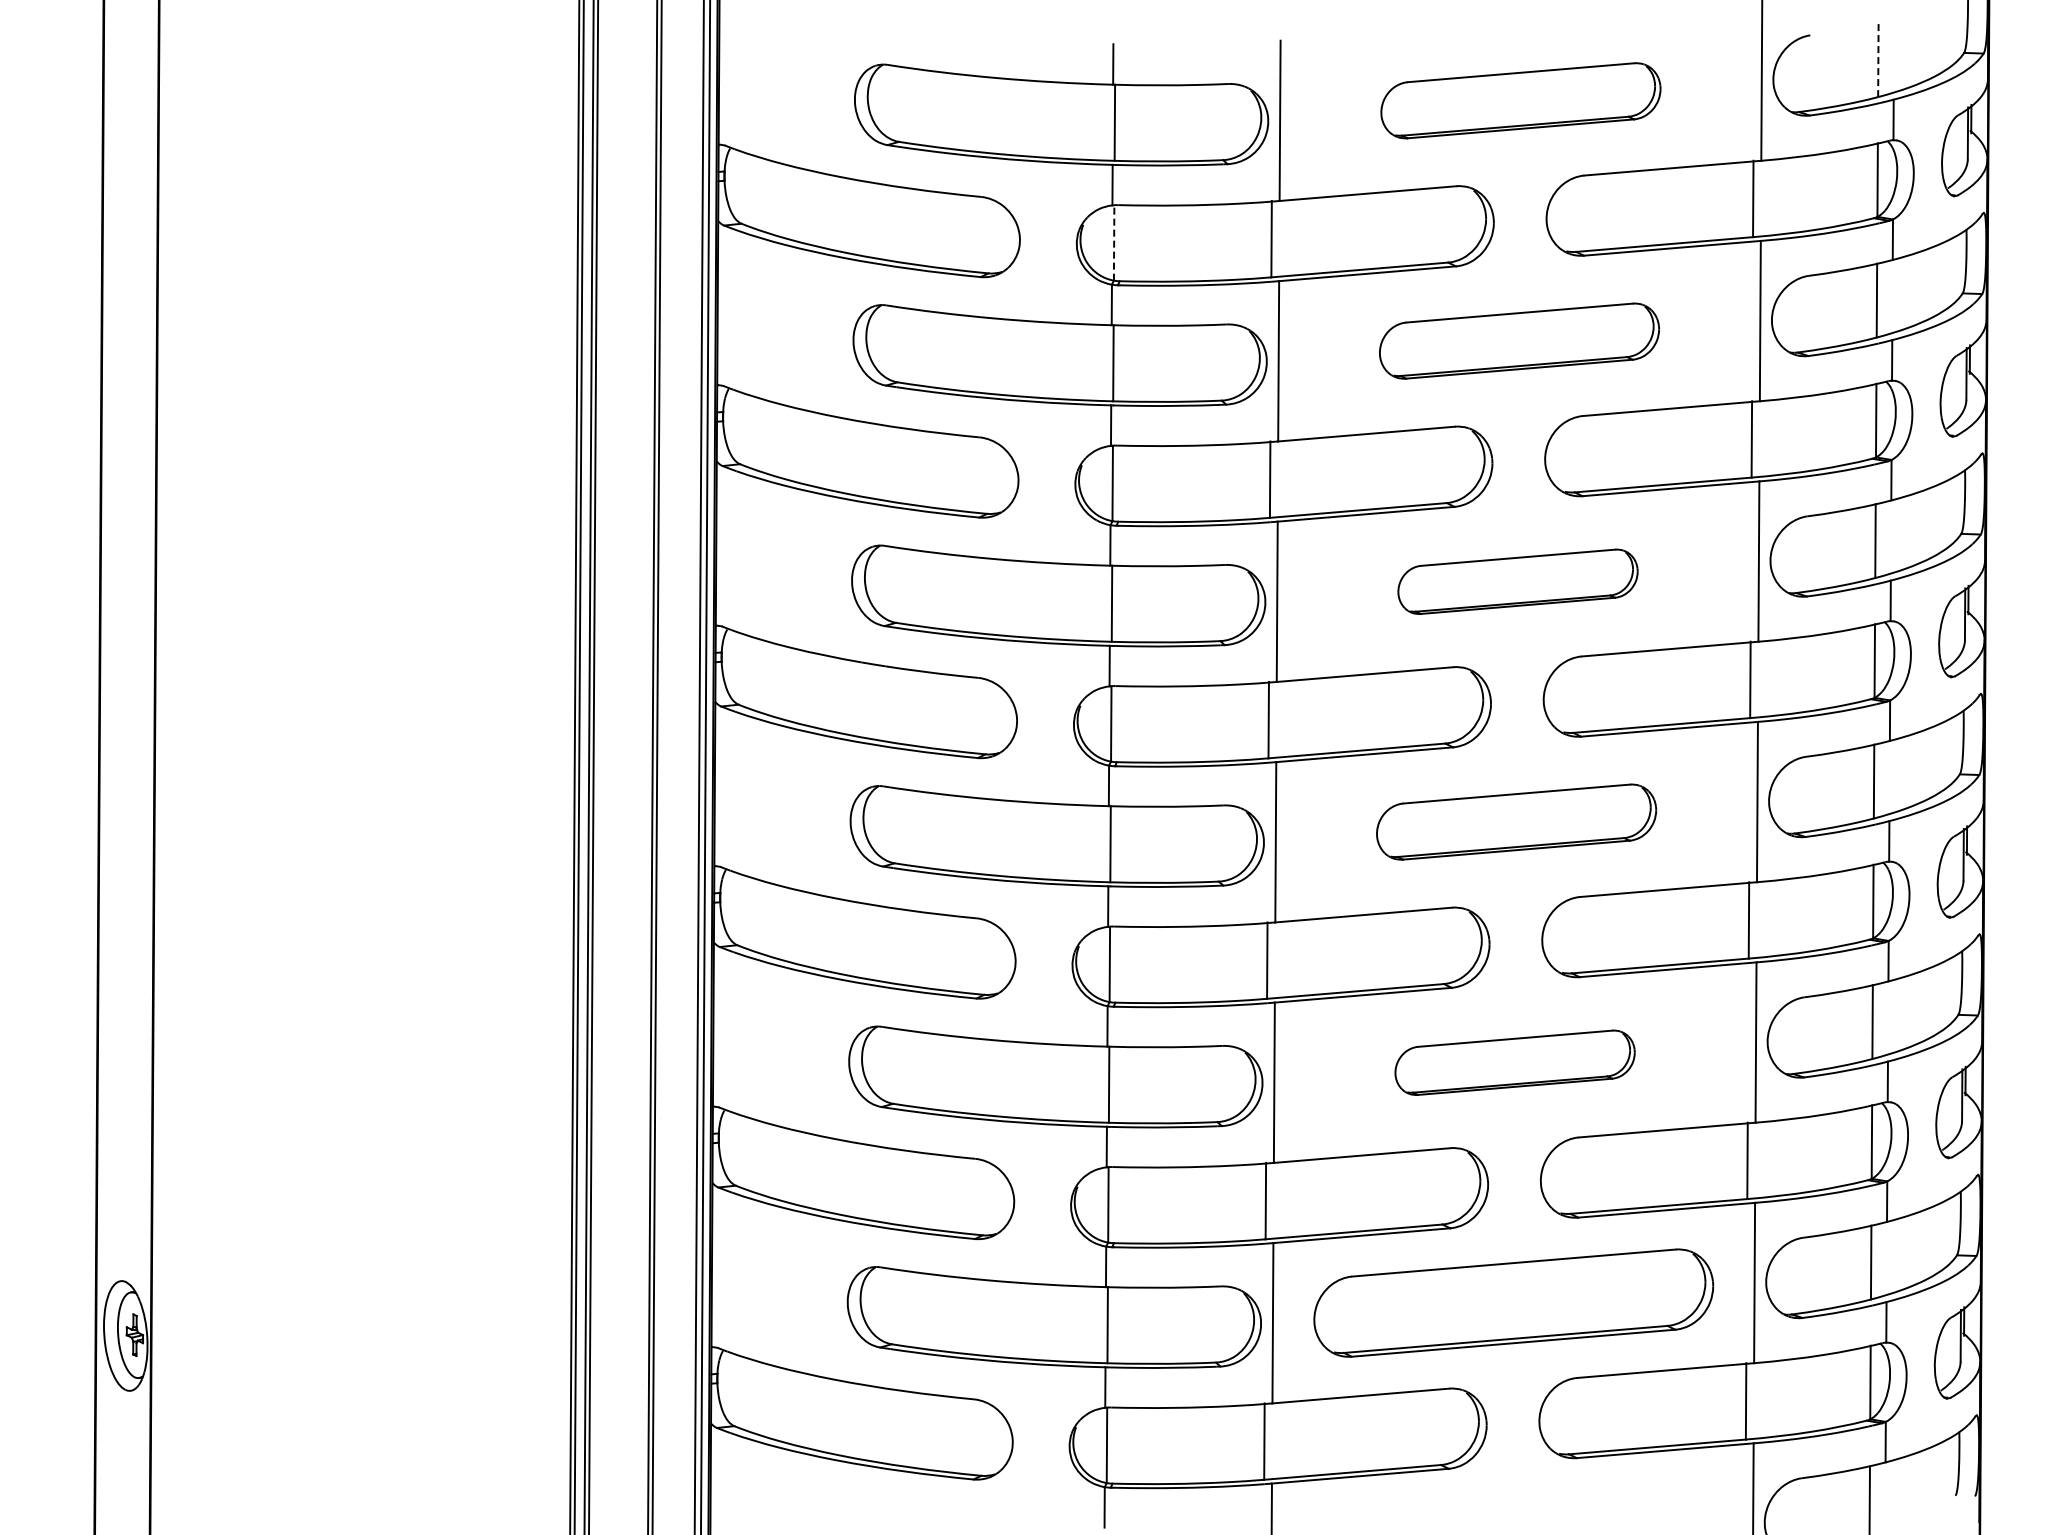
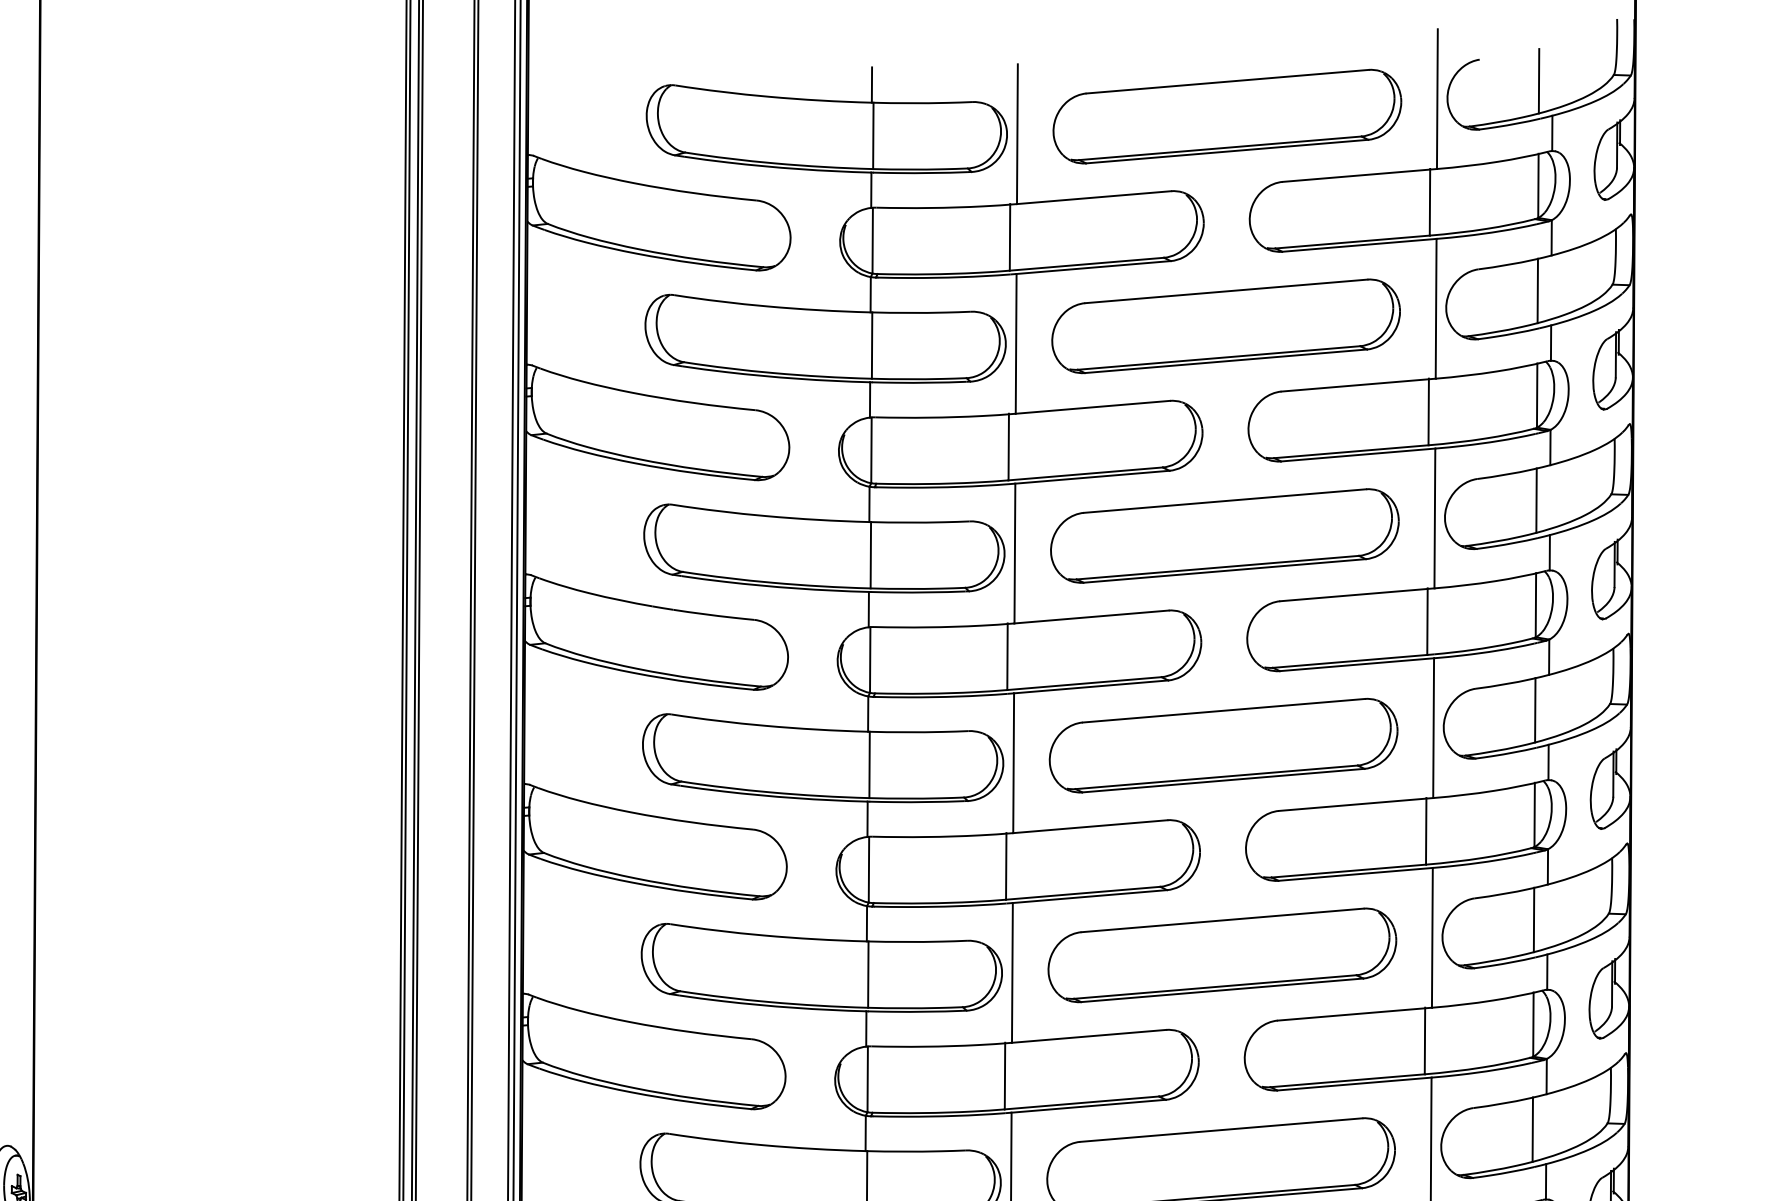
line: (1878, 60) -> (1539, 81), dashed -> solid
part: (1520, 100) -> (1227, 116), size x1.43
line: (1114, 243) -> (873, 241), dashed -> solid
part: (1519, 340) -> (1226, 325), size x1.43
part: (1517, 581) -> (1224, 535), size x1.67
part: (1516, 821) -> (1223, 745), size x1.43
part: (1514, 1062) -> (1221, 955), size x1.67

